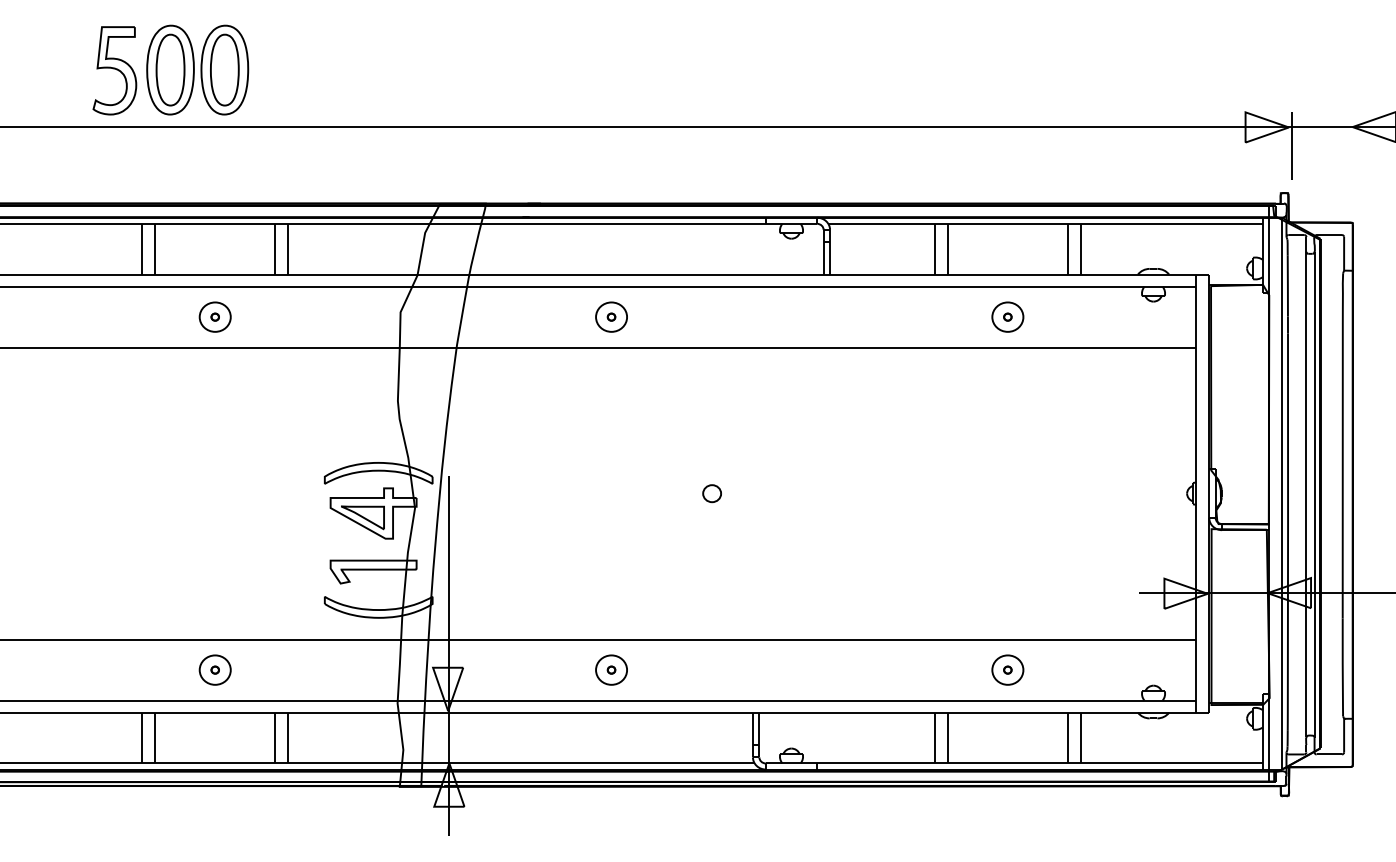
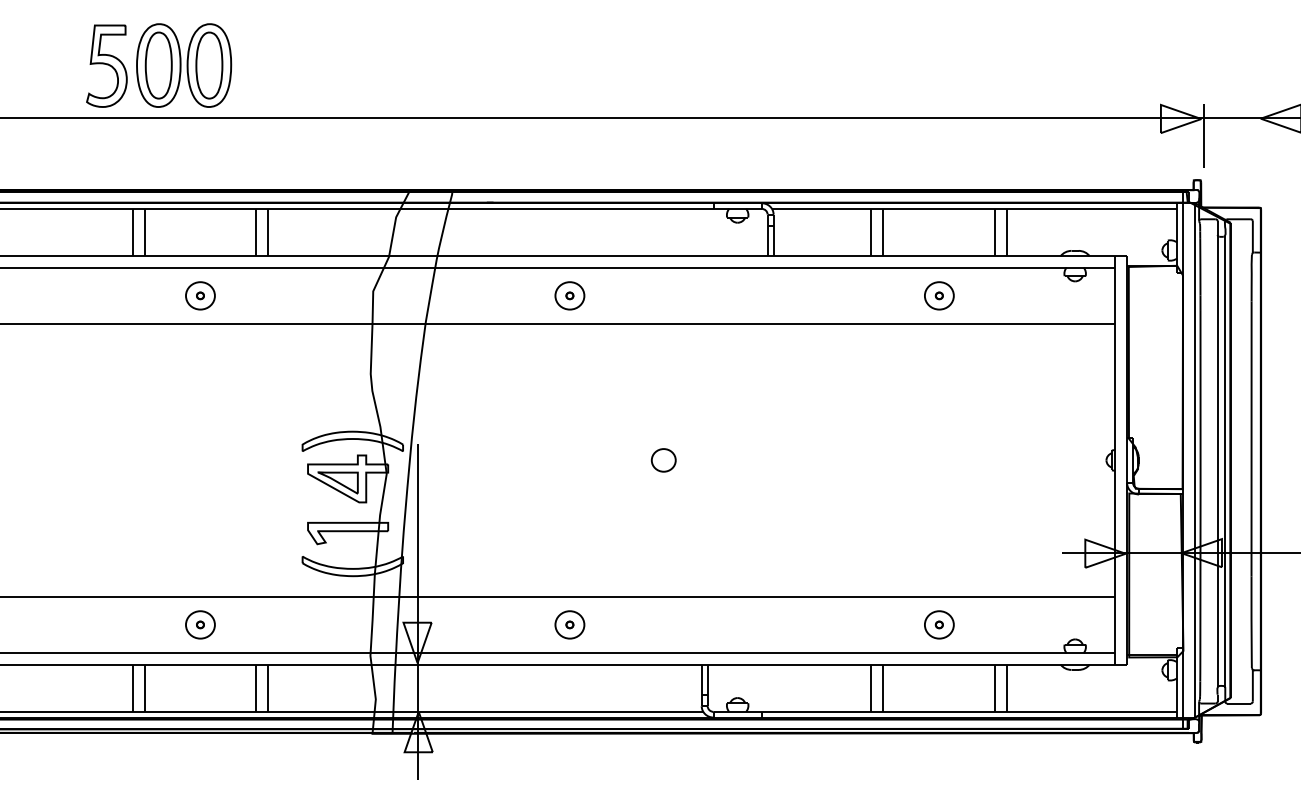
part: (711, 493) -> (663, 460), size x1.43

